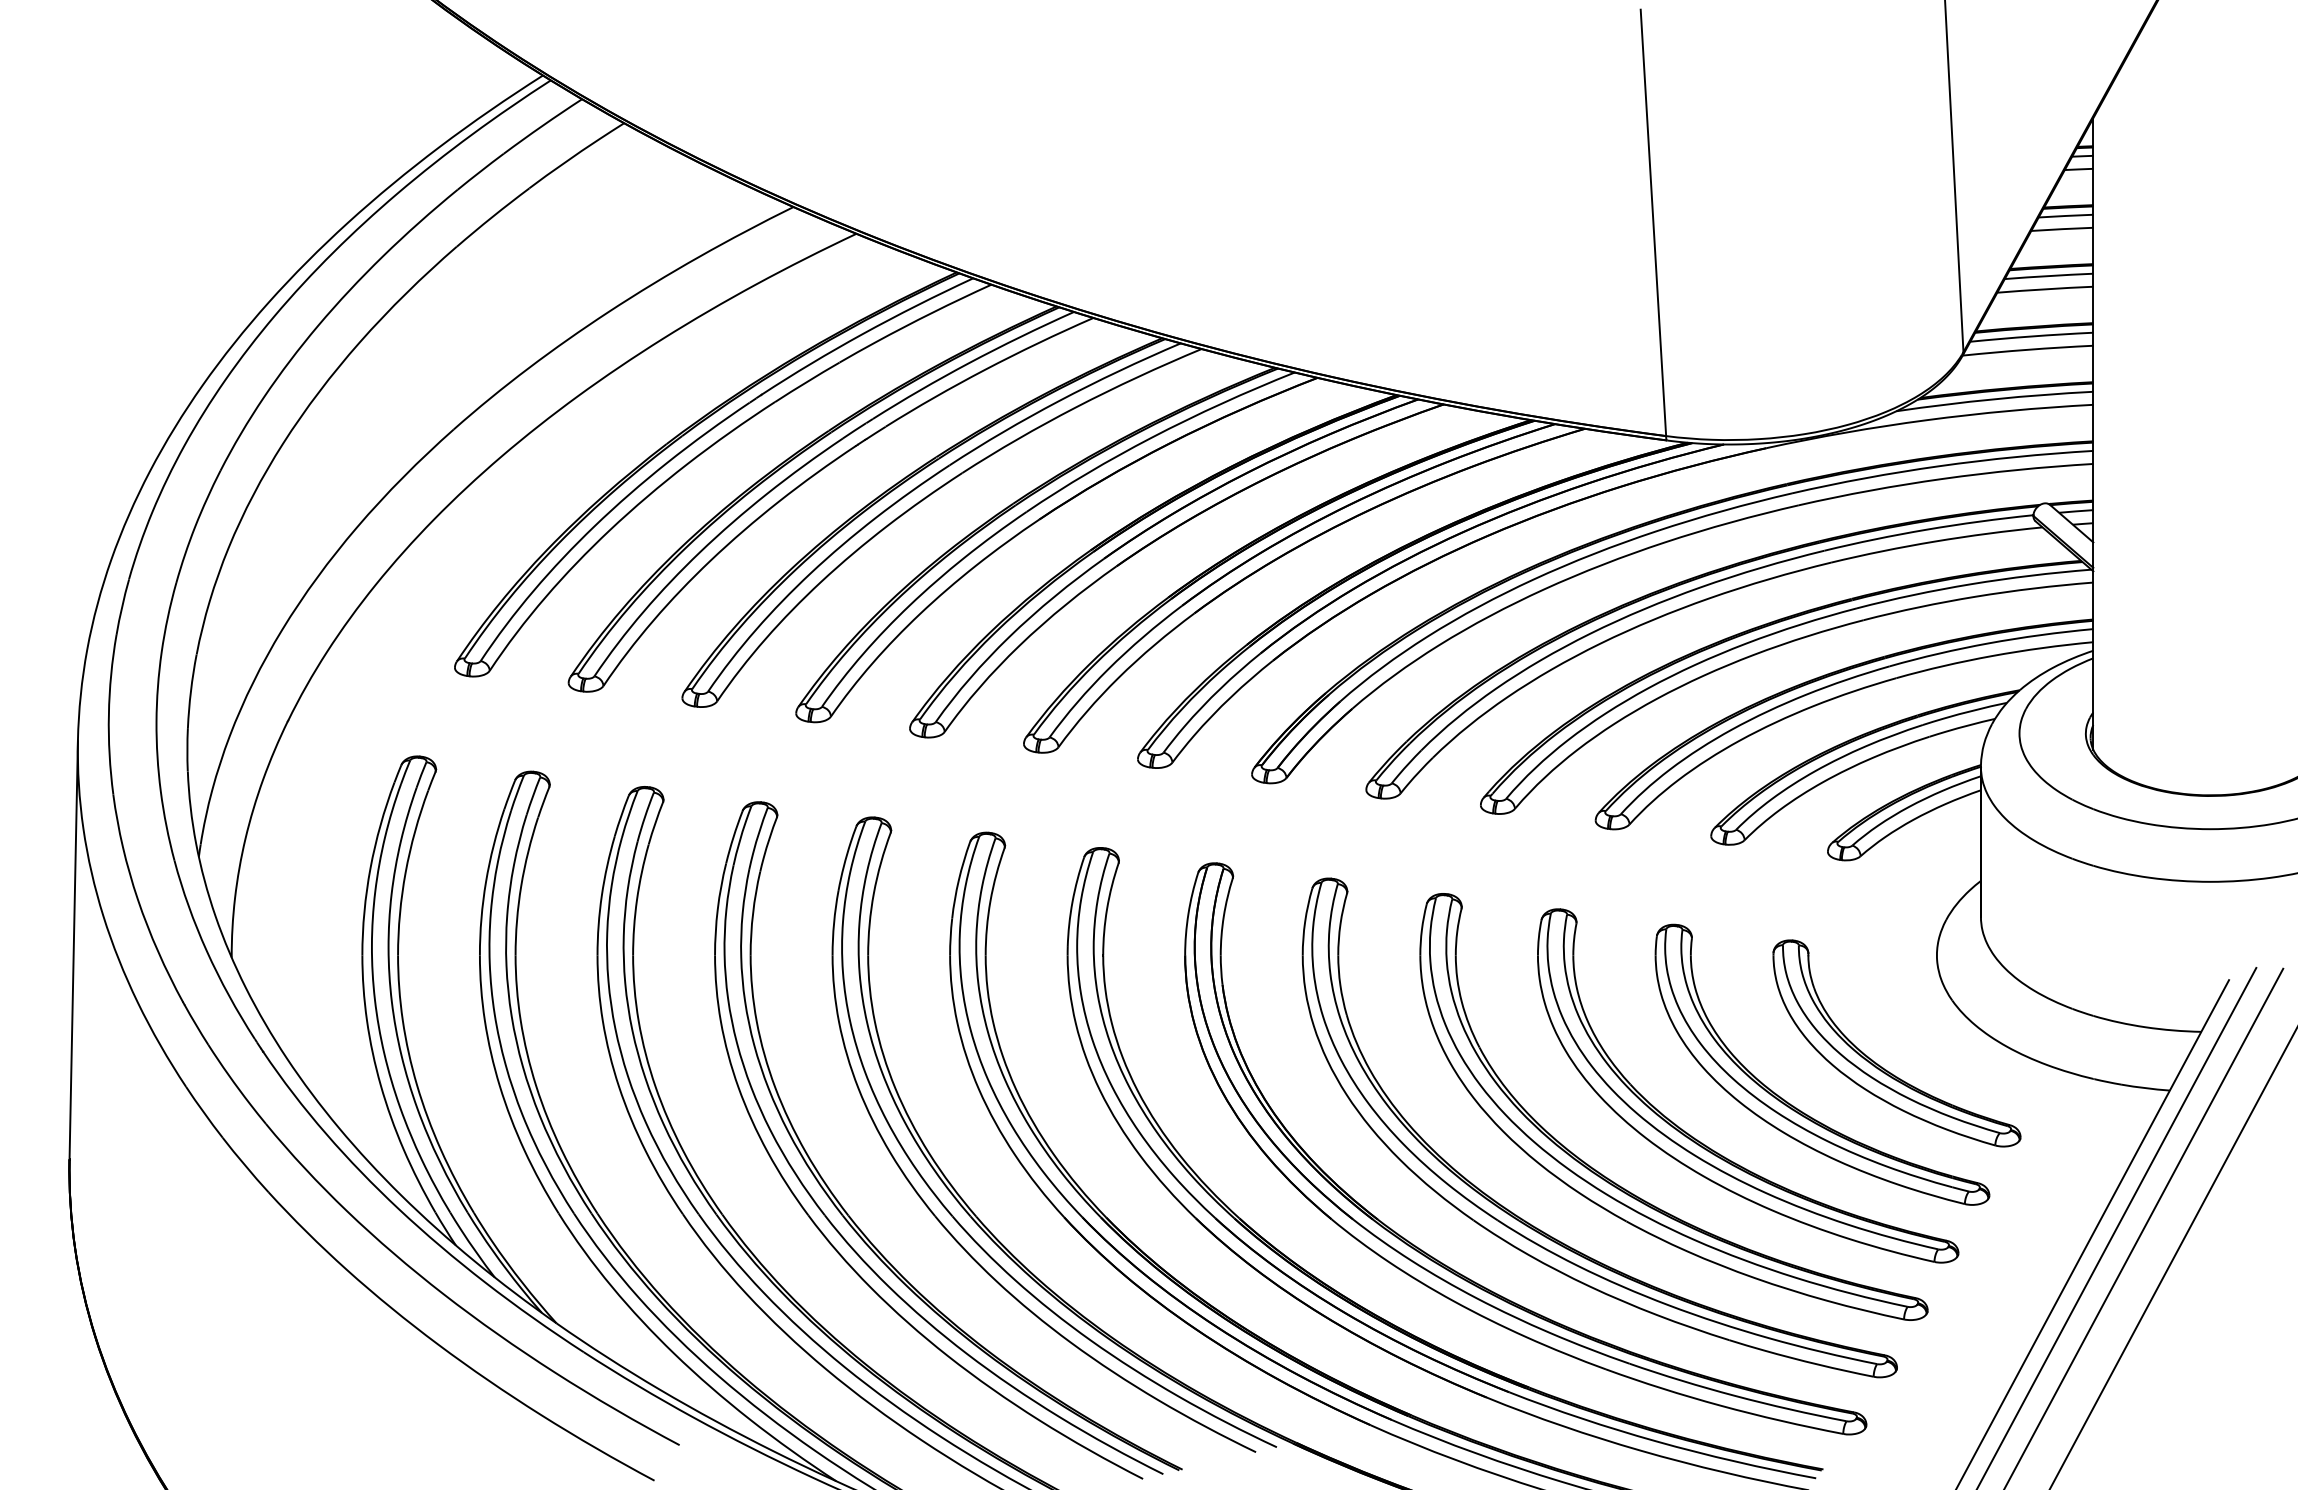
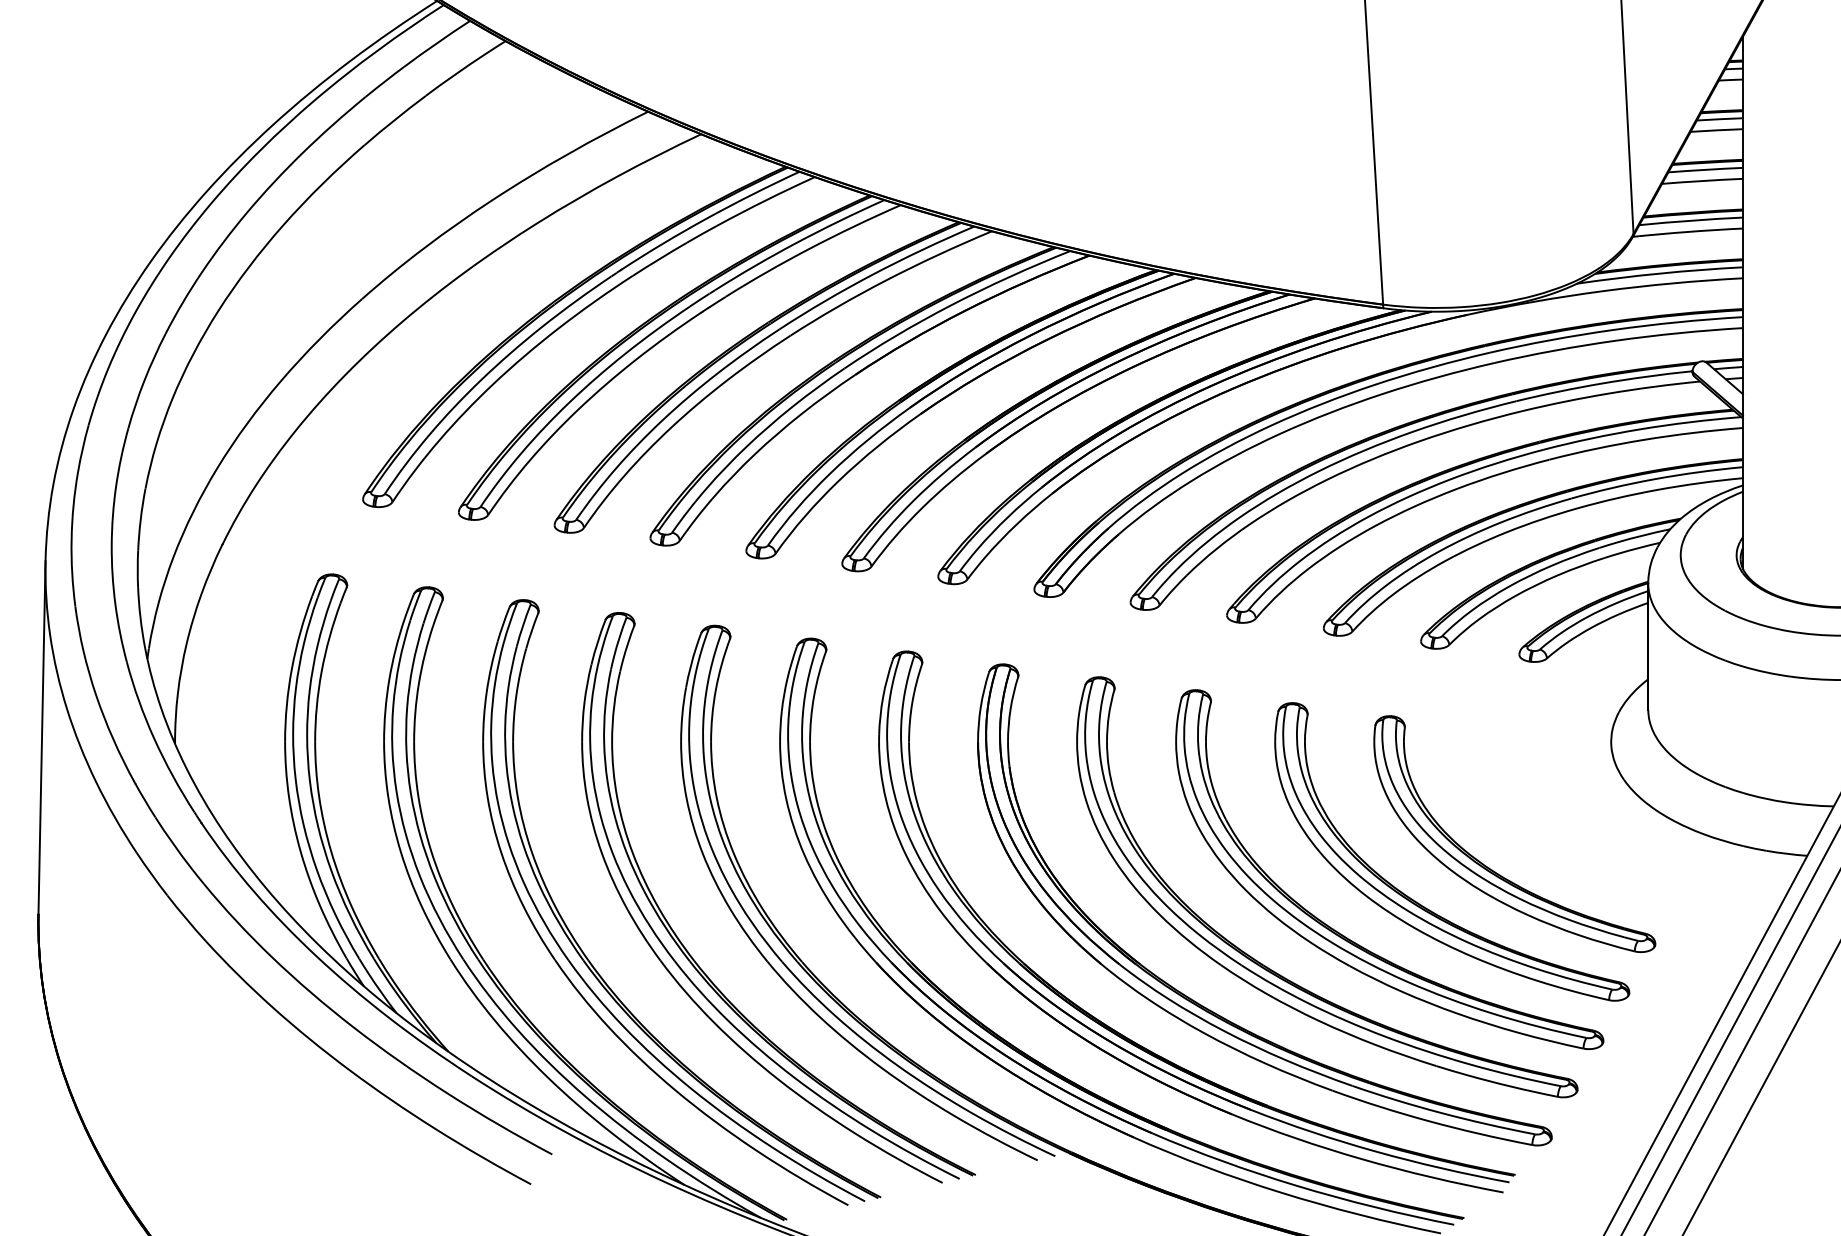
part: (1879, 1064) -> (1562, 833), removed

